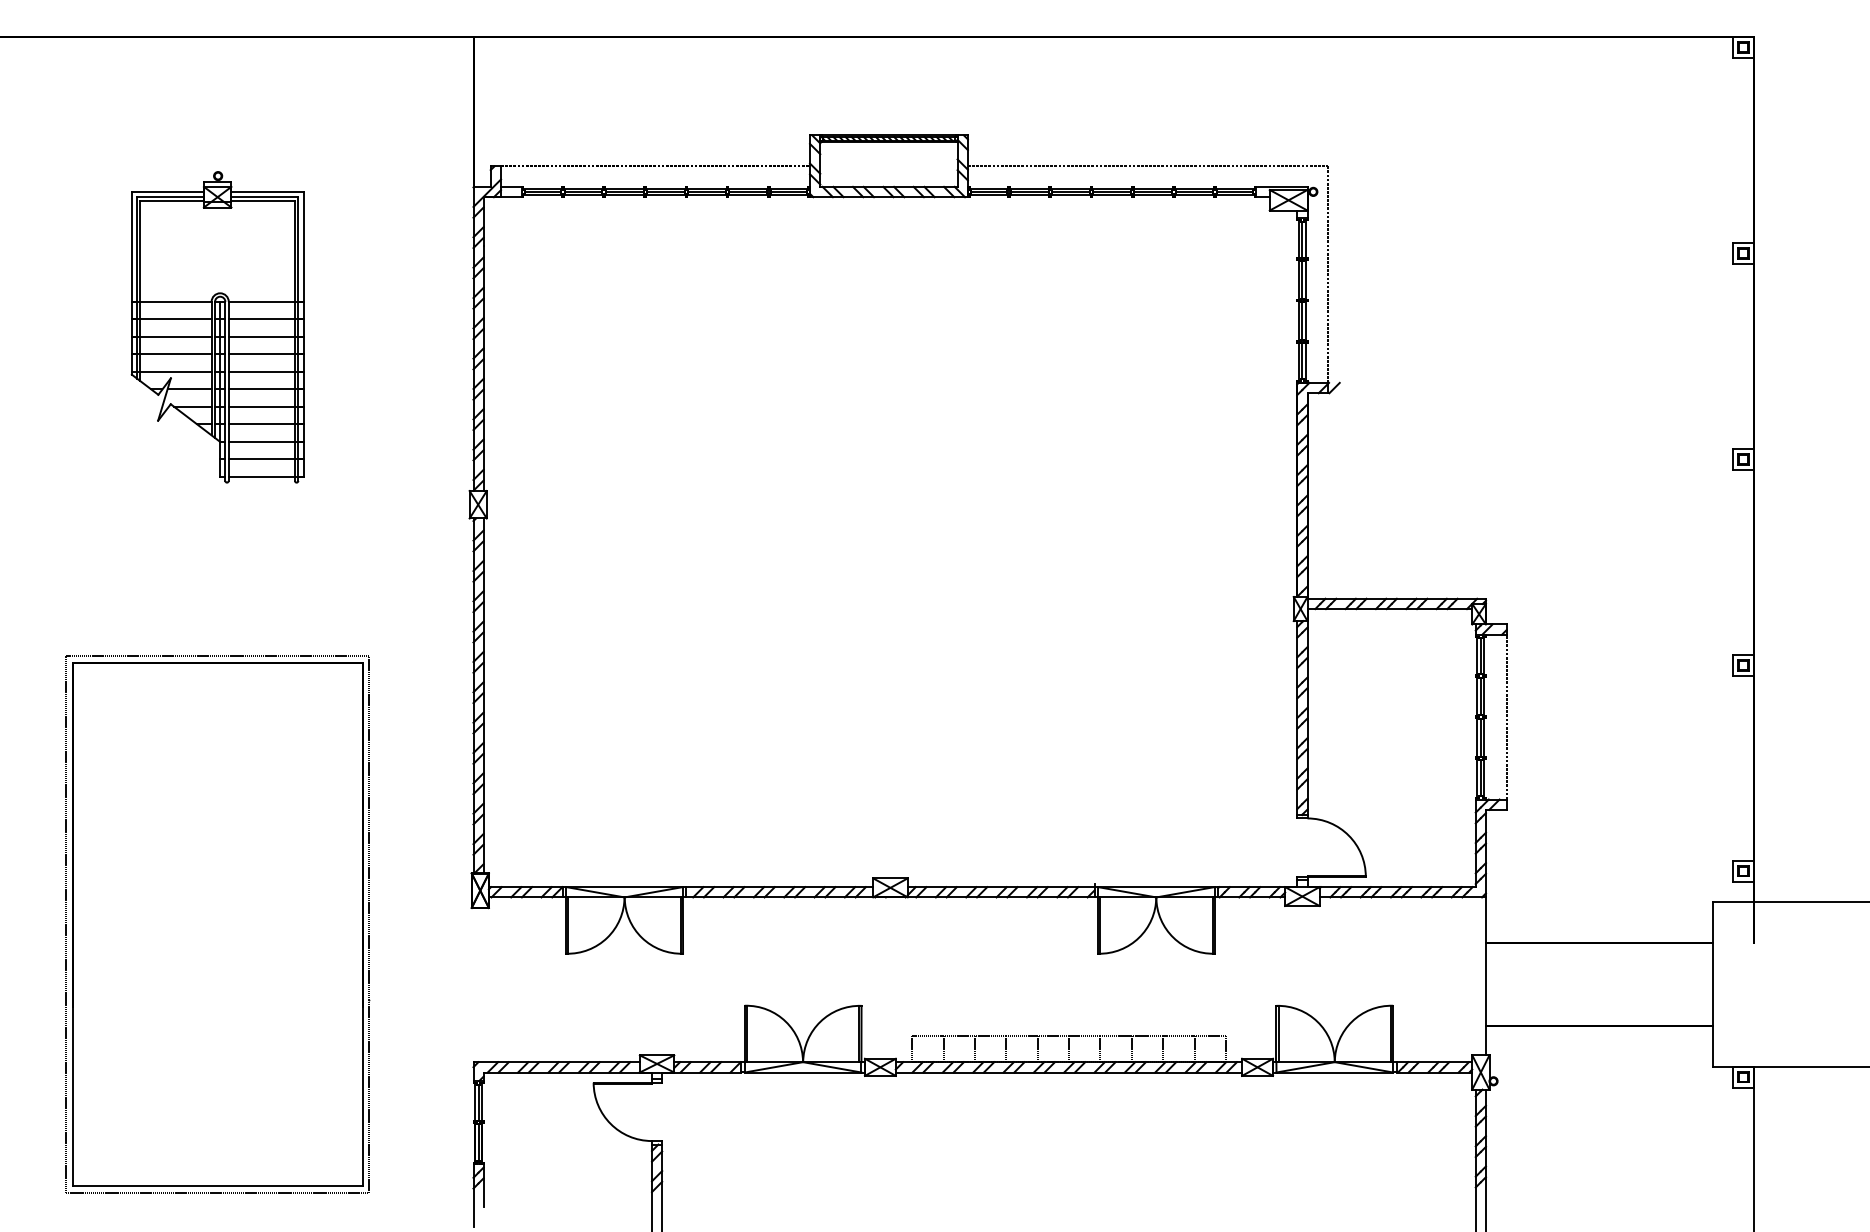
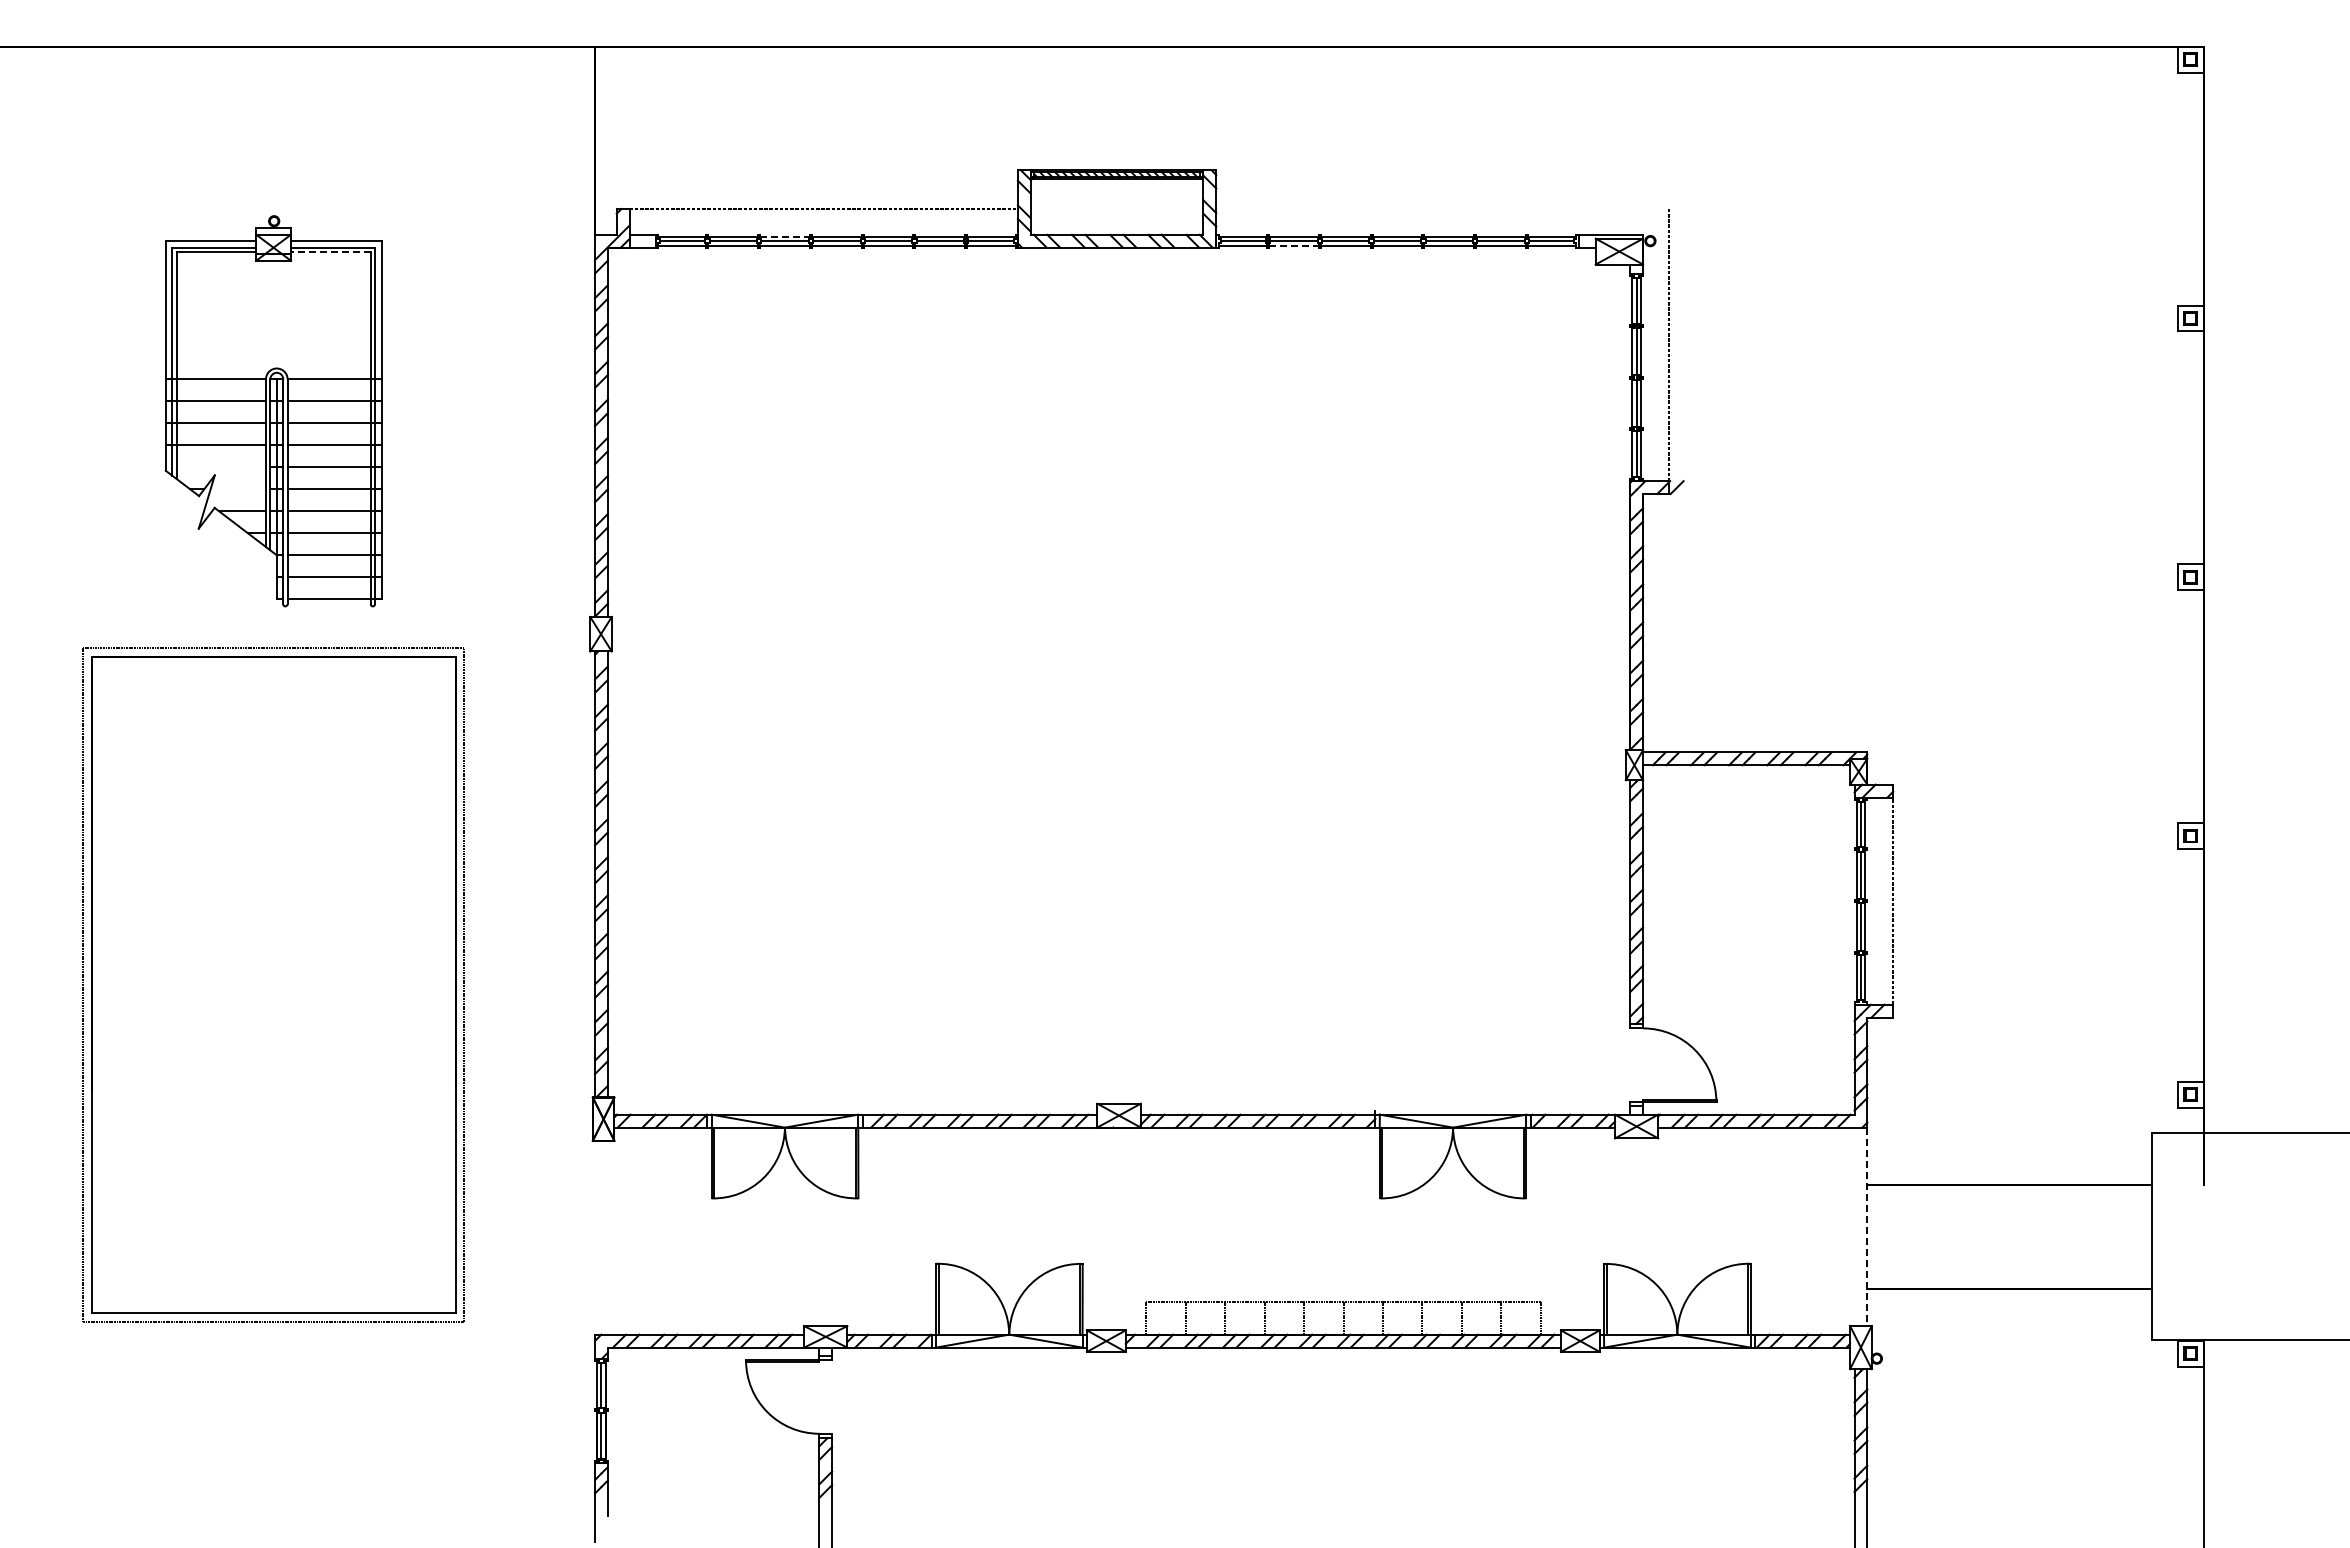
line: (1147, 165) -> (1442, 208), removed
line: (625, 188) -> (785, 236), solid -> dashed
line: (1029, 195) -> (1293, 245), solid -> dashed
line: (262, 200) -> (330, 252), solid -> dashed
line: (171, 372) -> (215, 467), removed
line: (189, 389) -> (238, 489), removed
part: (217, 924) -> (273, 984), moved
line: (1486, 976) -> (1867, 1227), solid -> dashed

